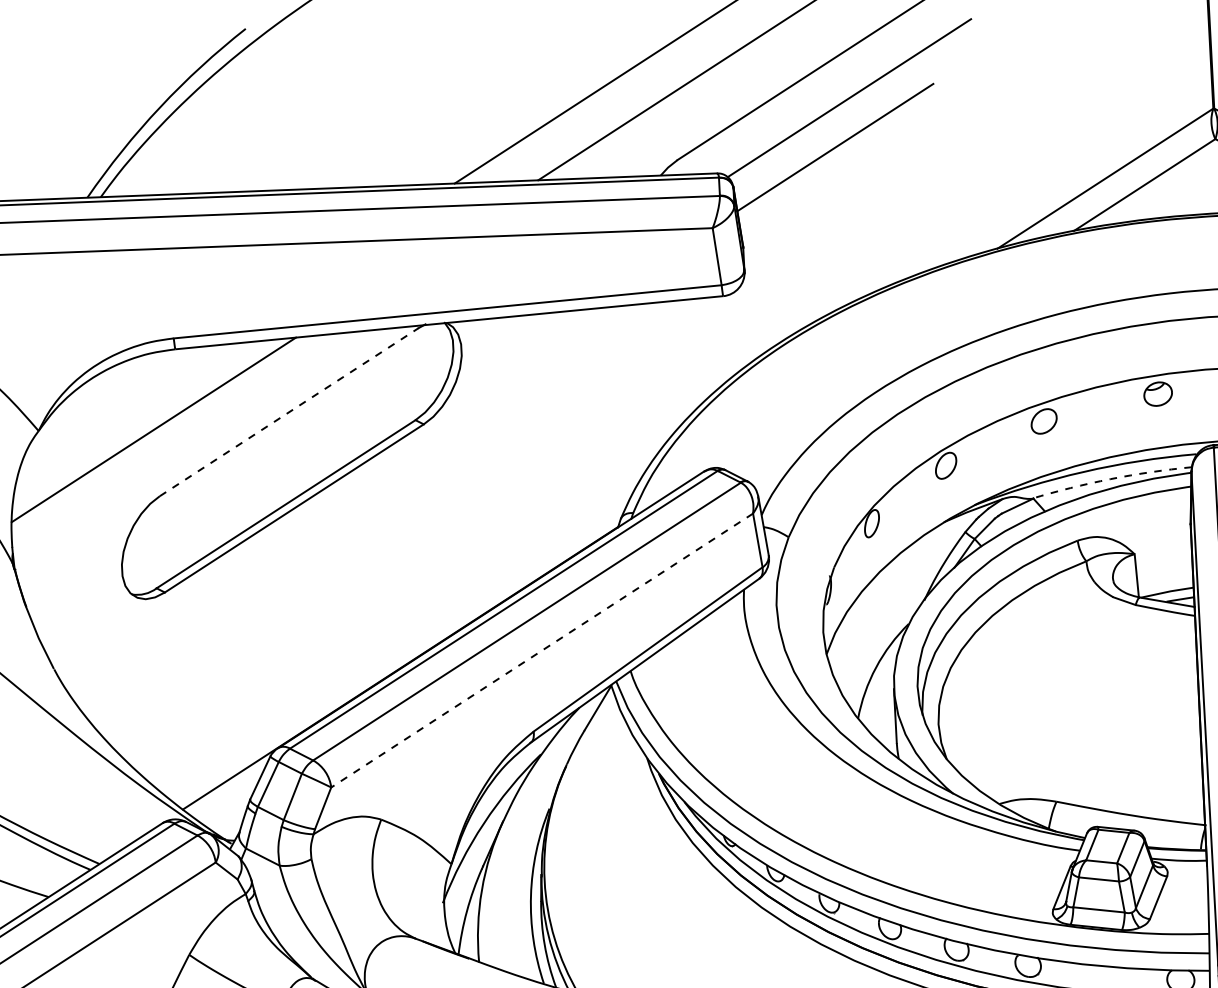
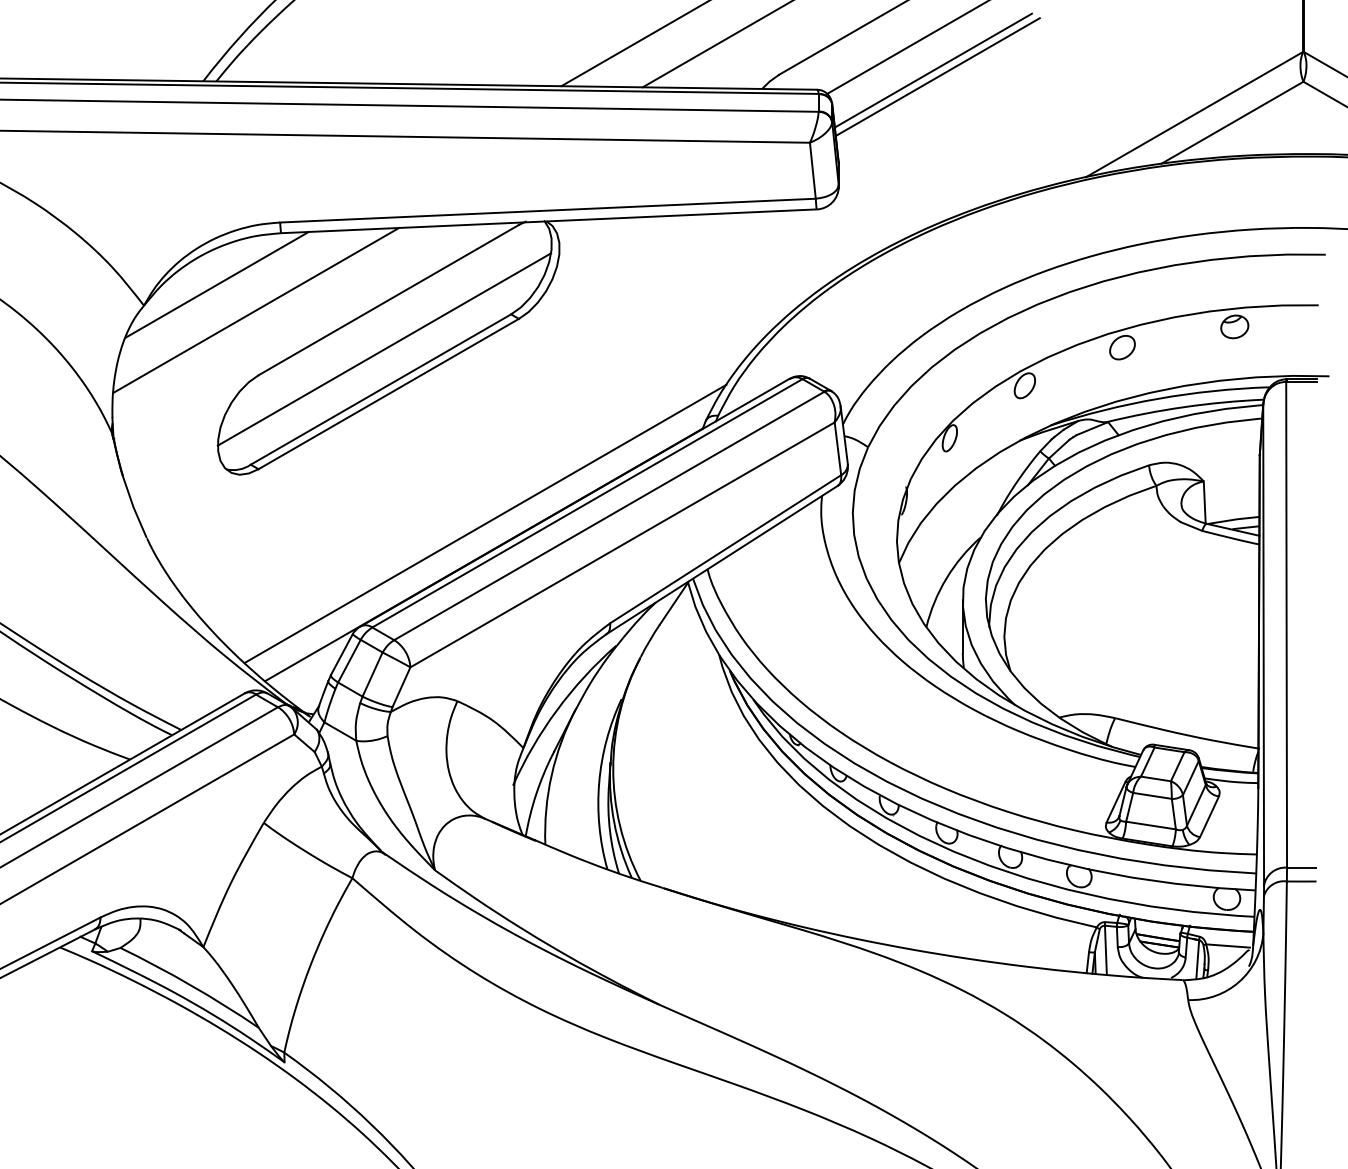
line: (839, 154) -> (937, 77), added
line: (111, 405) -> (216, 284), added
line: (290, 411) -> (389, 299), dashed -> solid
line: (287, 462) -> (384, 349), added
arc: (1110, 479) -> (1184, 407), dashed -> solid
line: (400, 635) -> (485, 523), added
line: (542, 650) -> (622, 544), dashed -> solid

